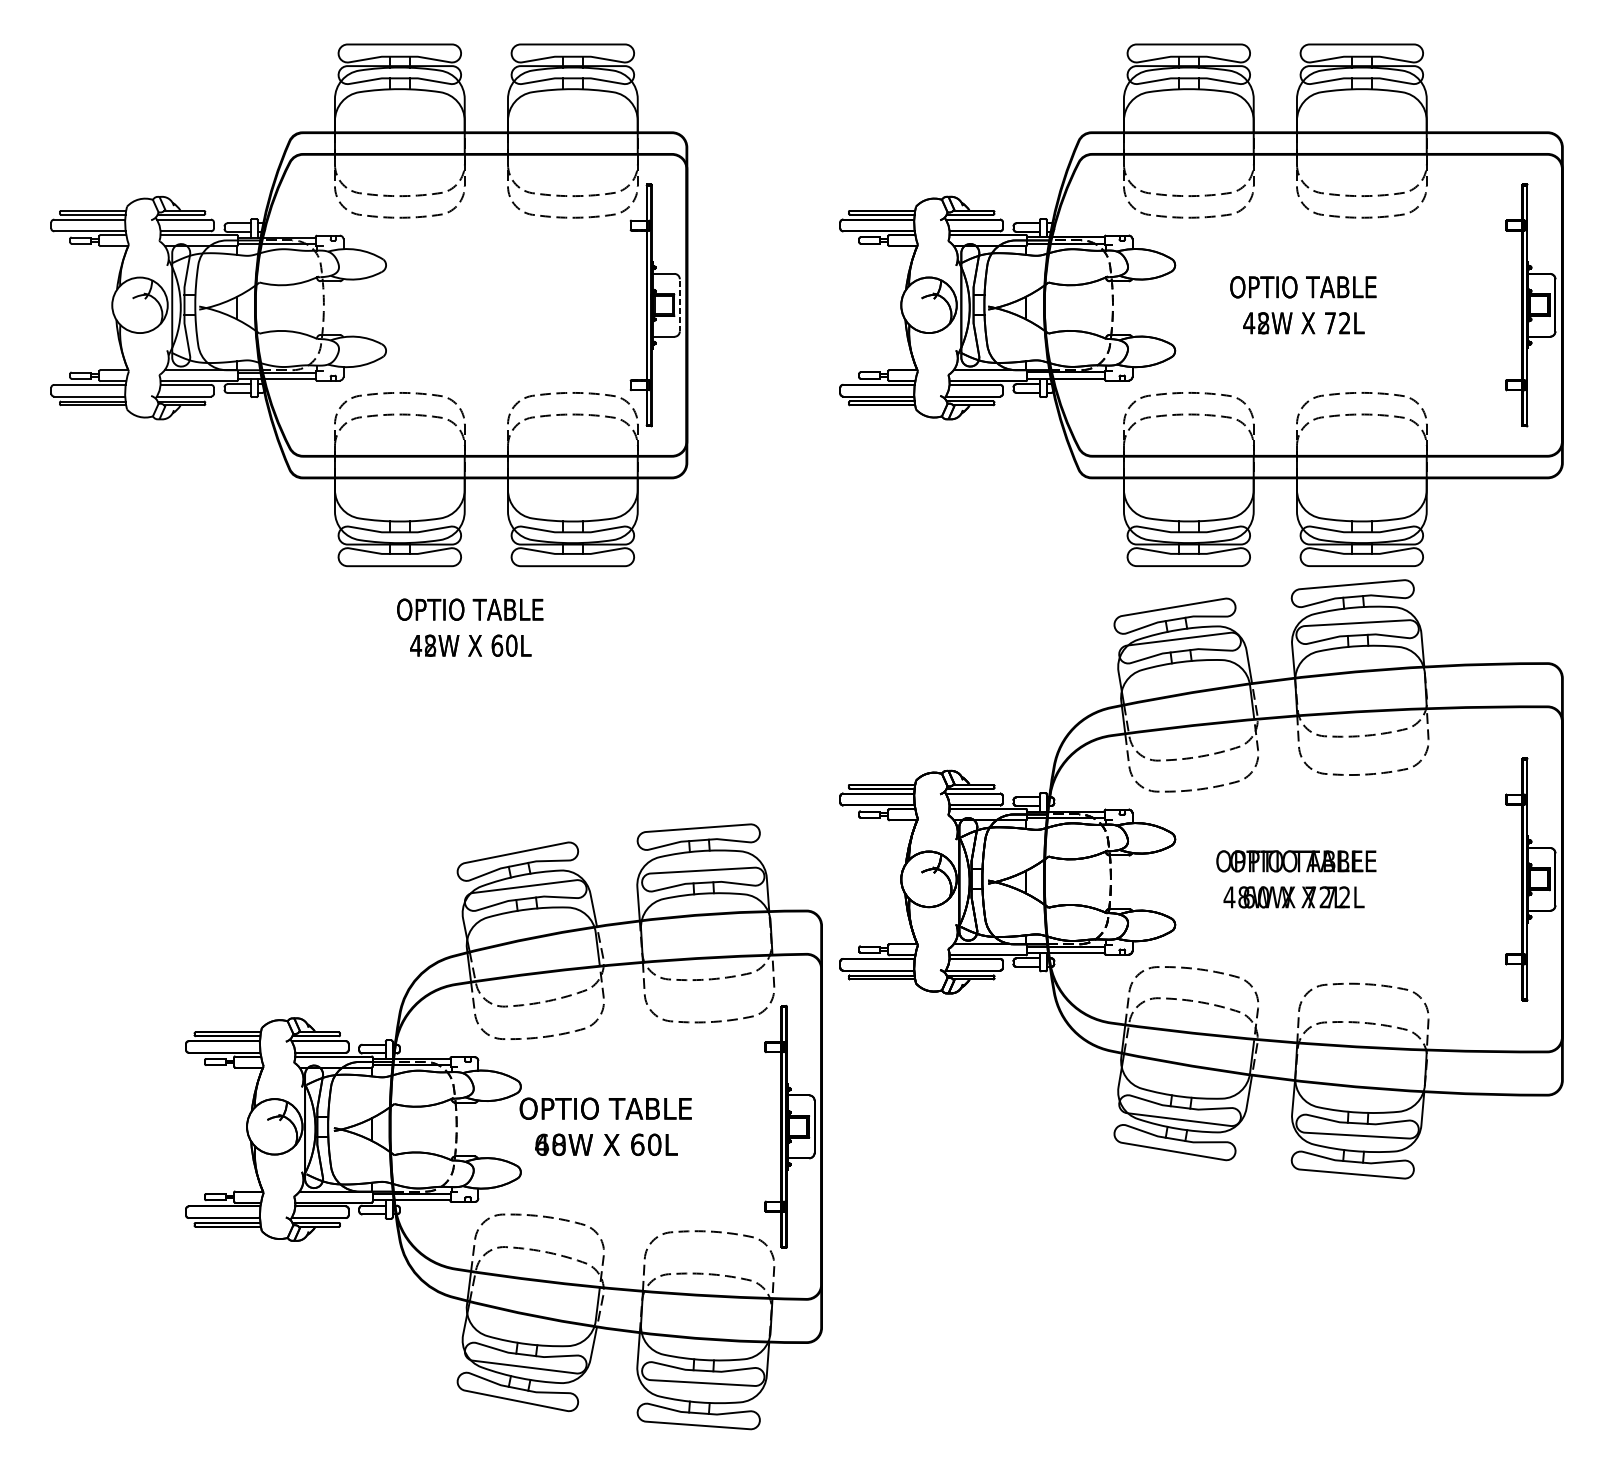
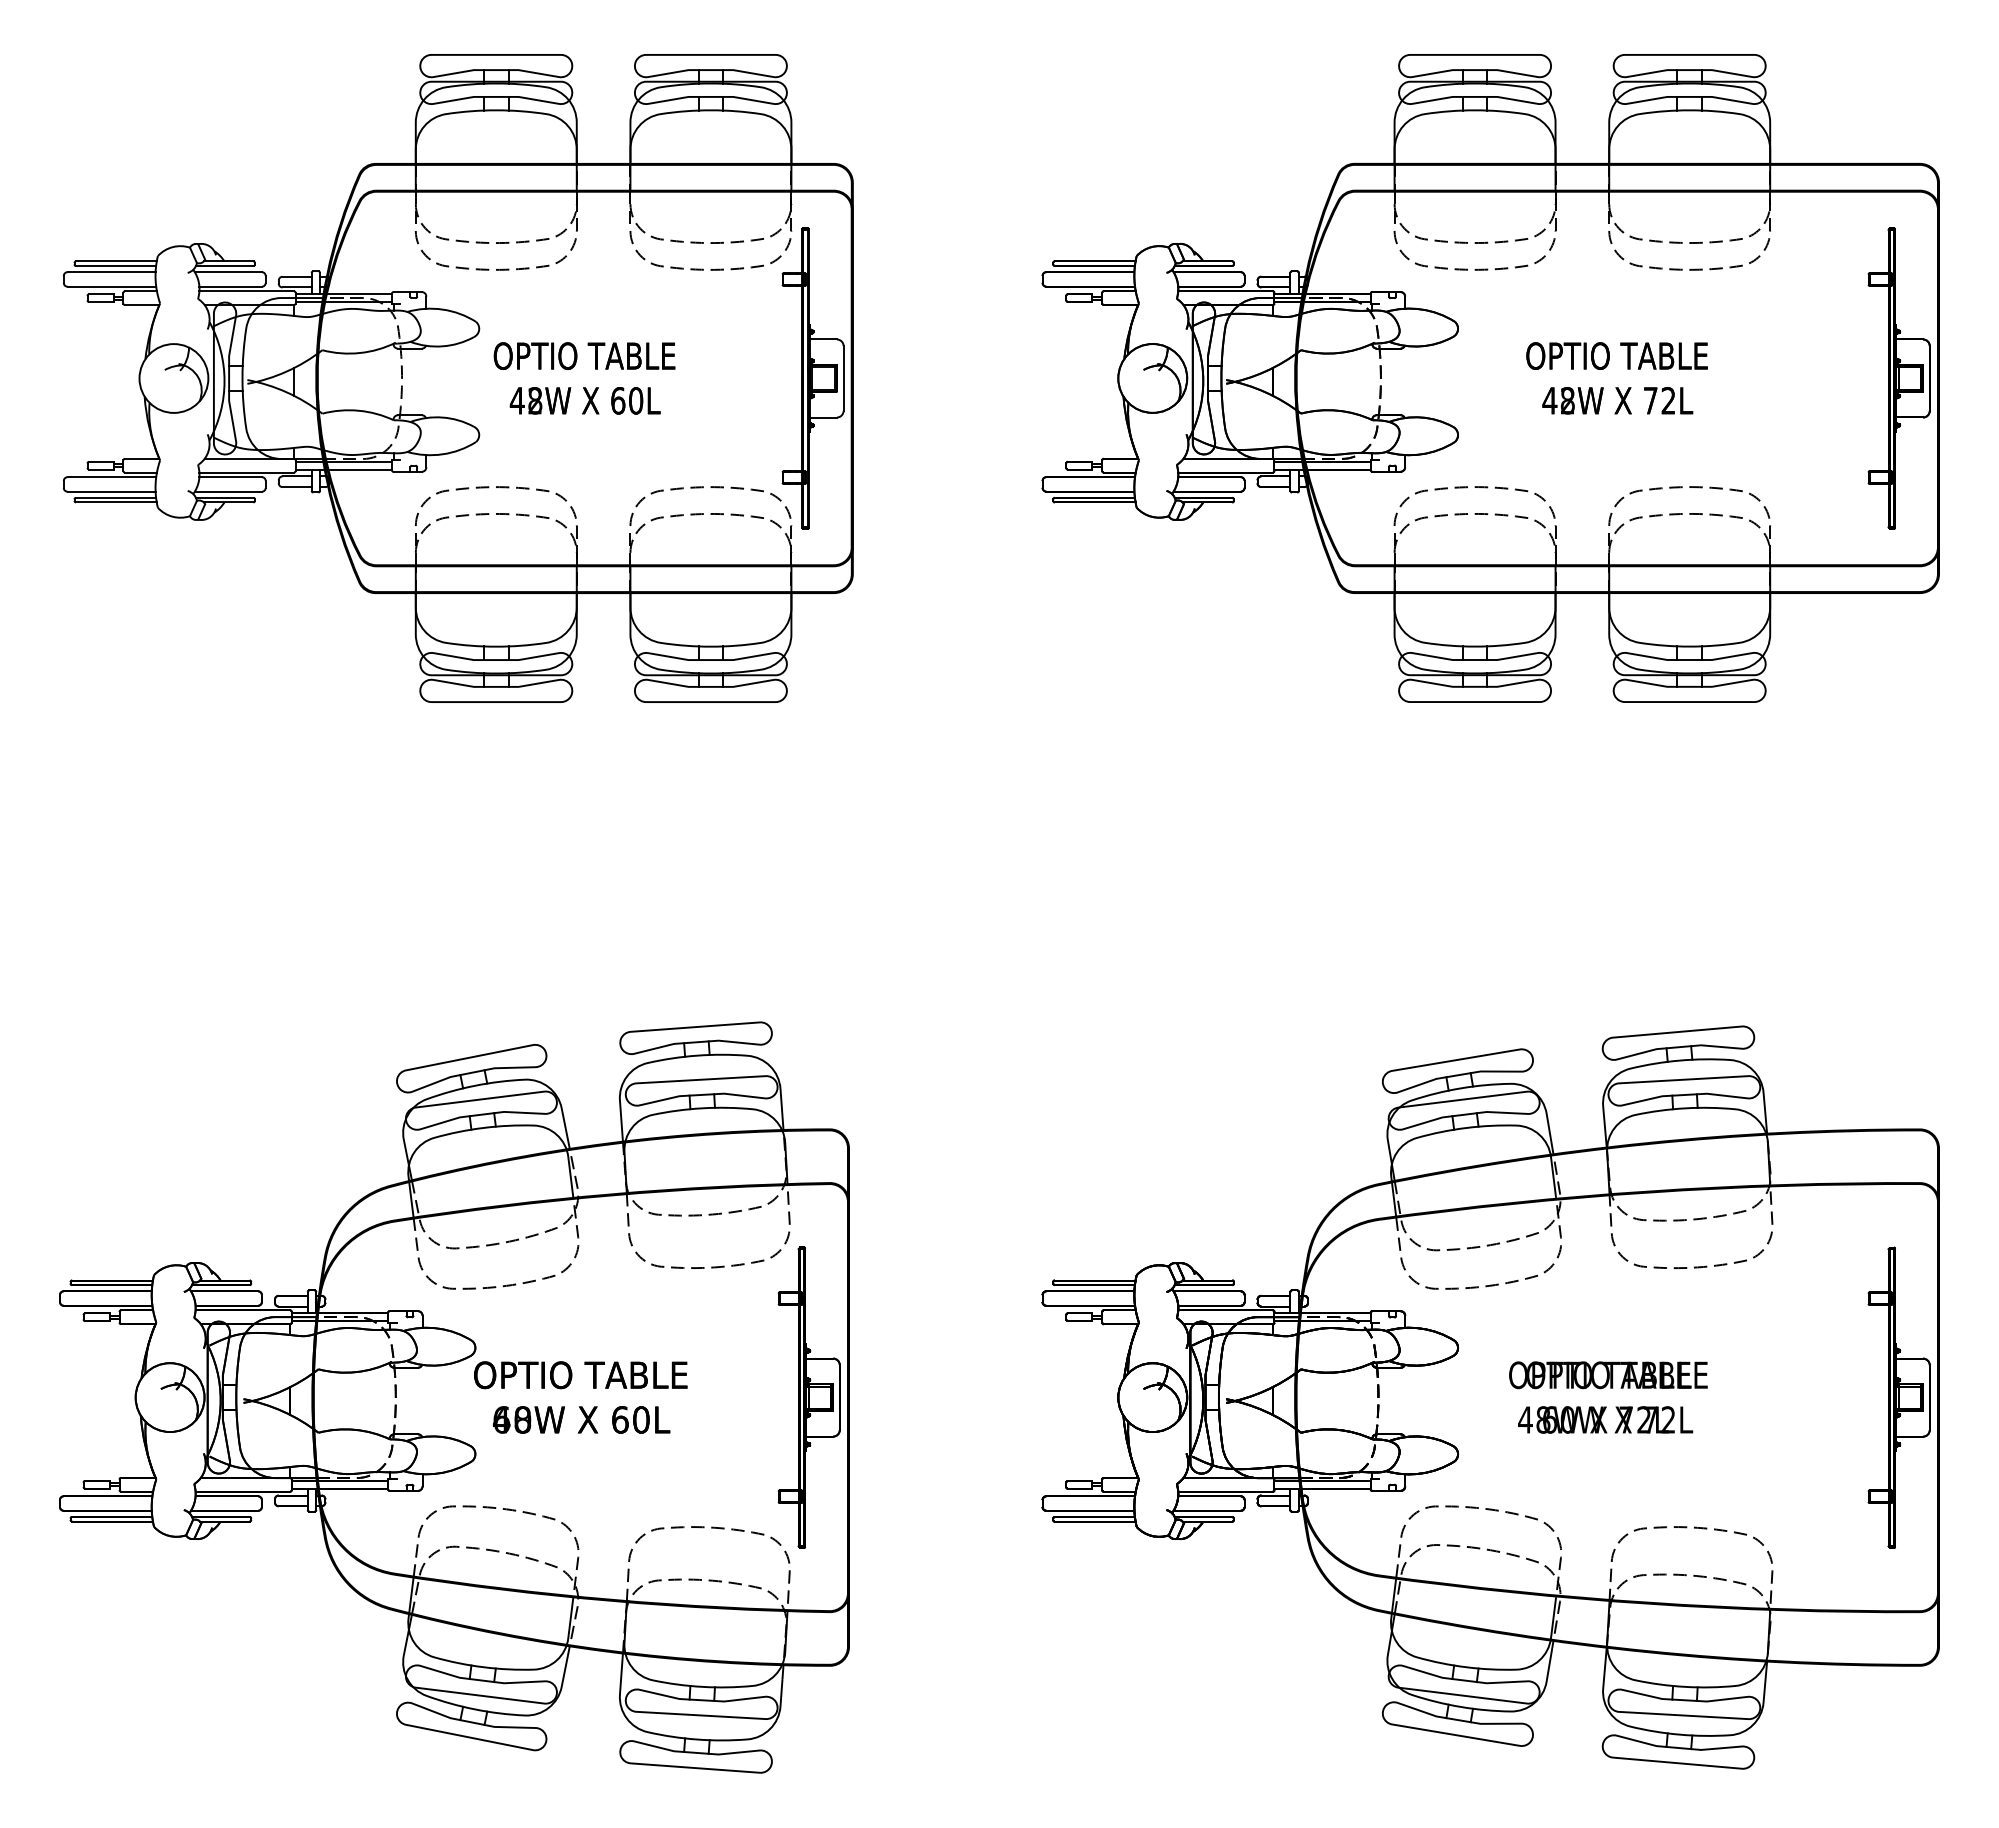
line: (679, 305) -> (843, 378), dashed -> solid
text: (470, 627) -> (584, 378), moved
part: (1201, 879) -> (1490, 1397), moved
part: (504, 1126) -> (454, 1397), moved

